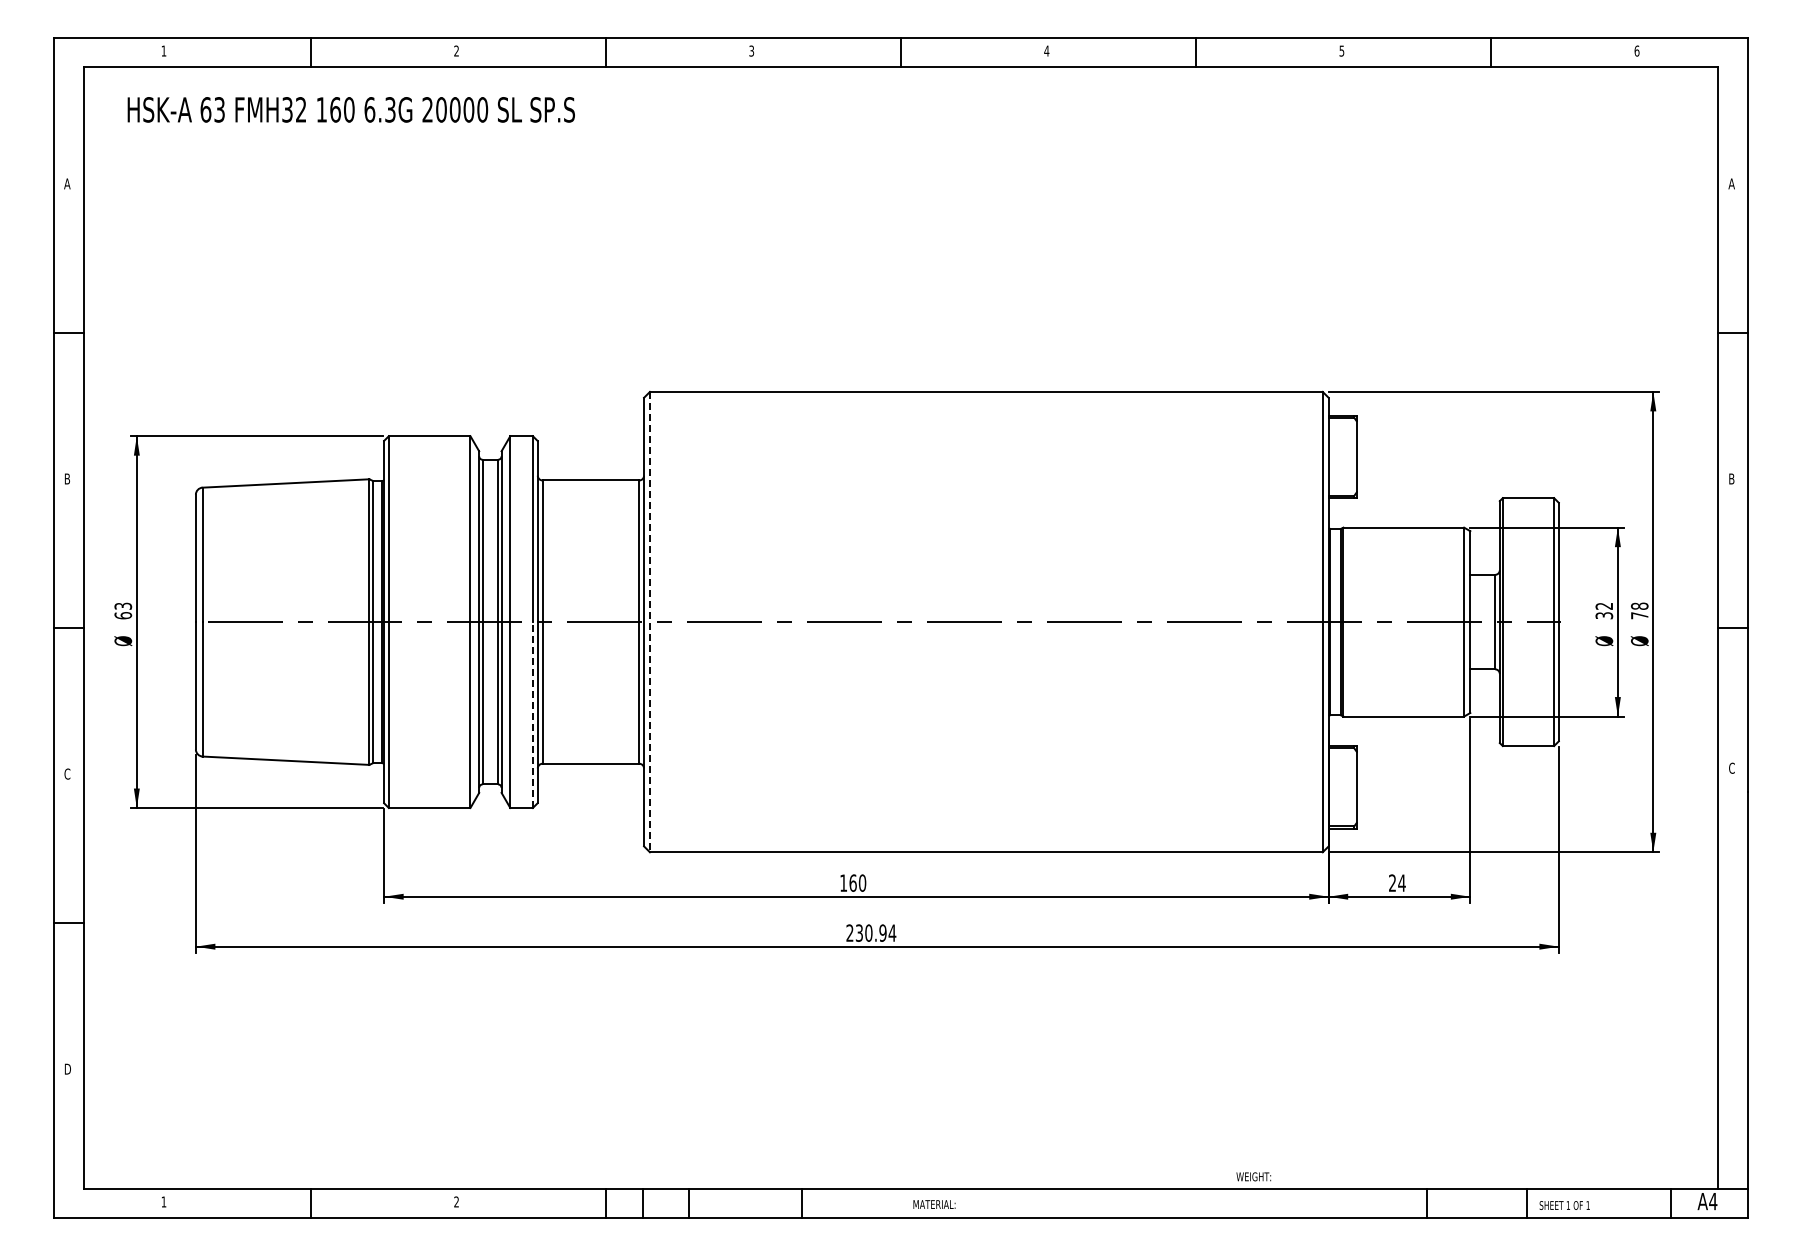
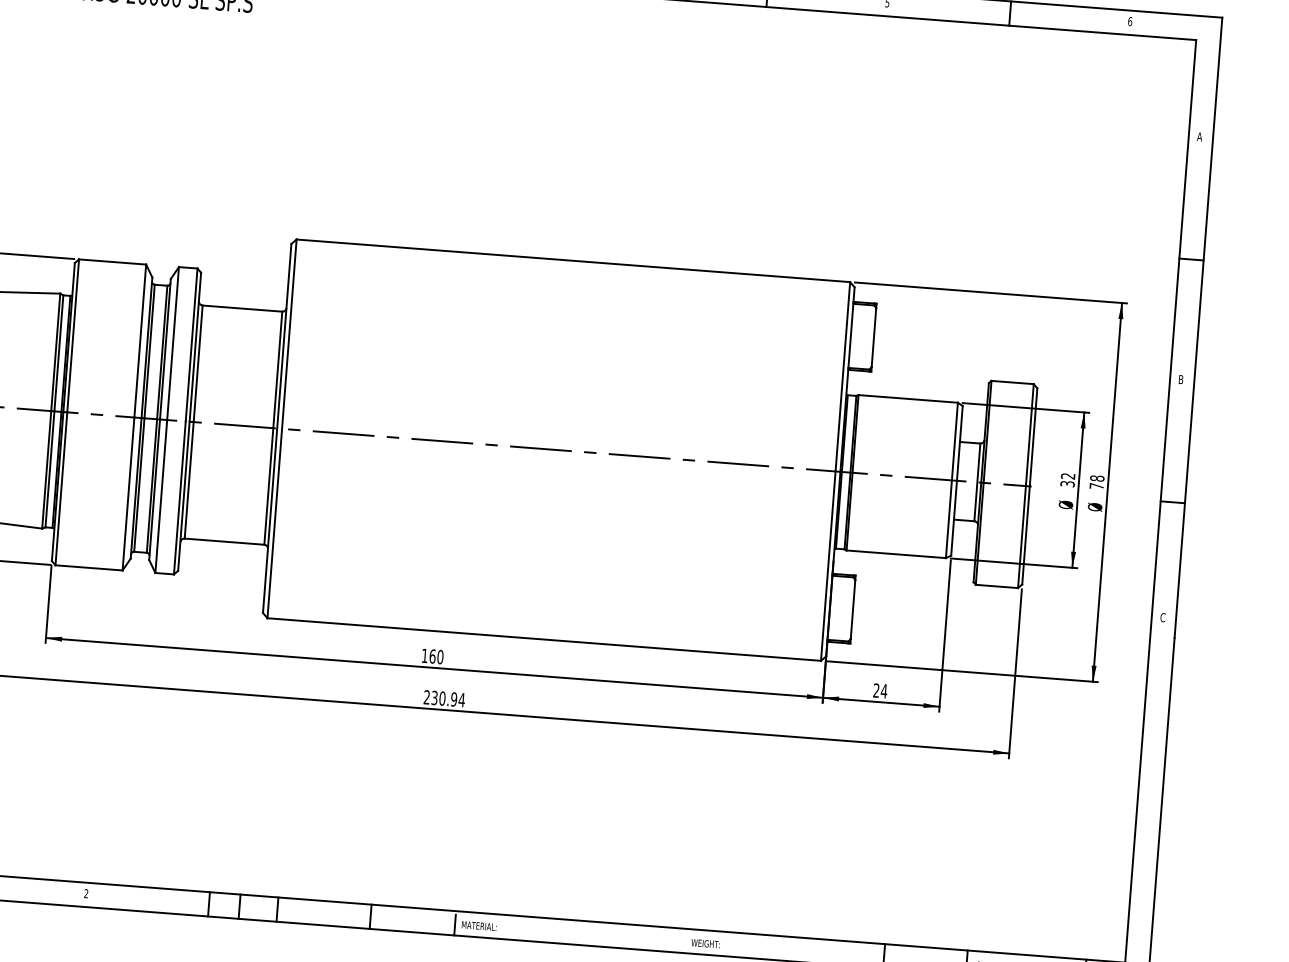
line: (649, 622) -> (281, 429), dashed -> solid
line: (532, 715) -> (179, 498), dashed -> solid
text: (1253, 1176) -> (705, 943), moved
line: (905, 1205) -> (455, 925), added

